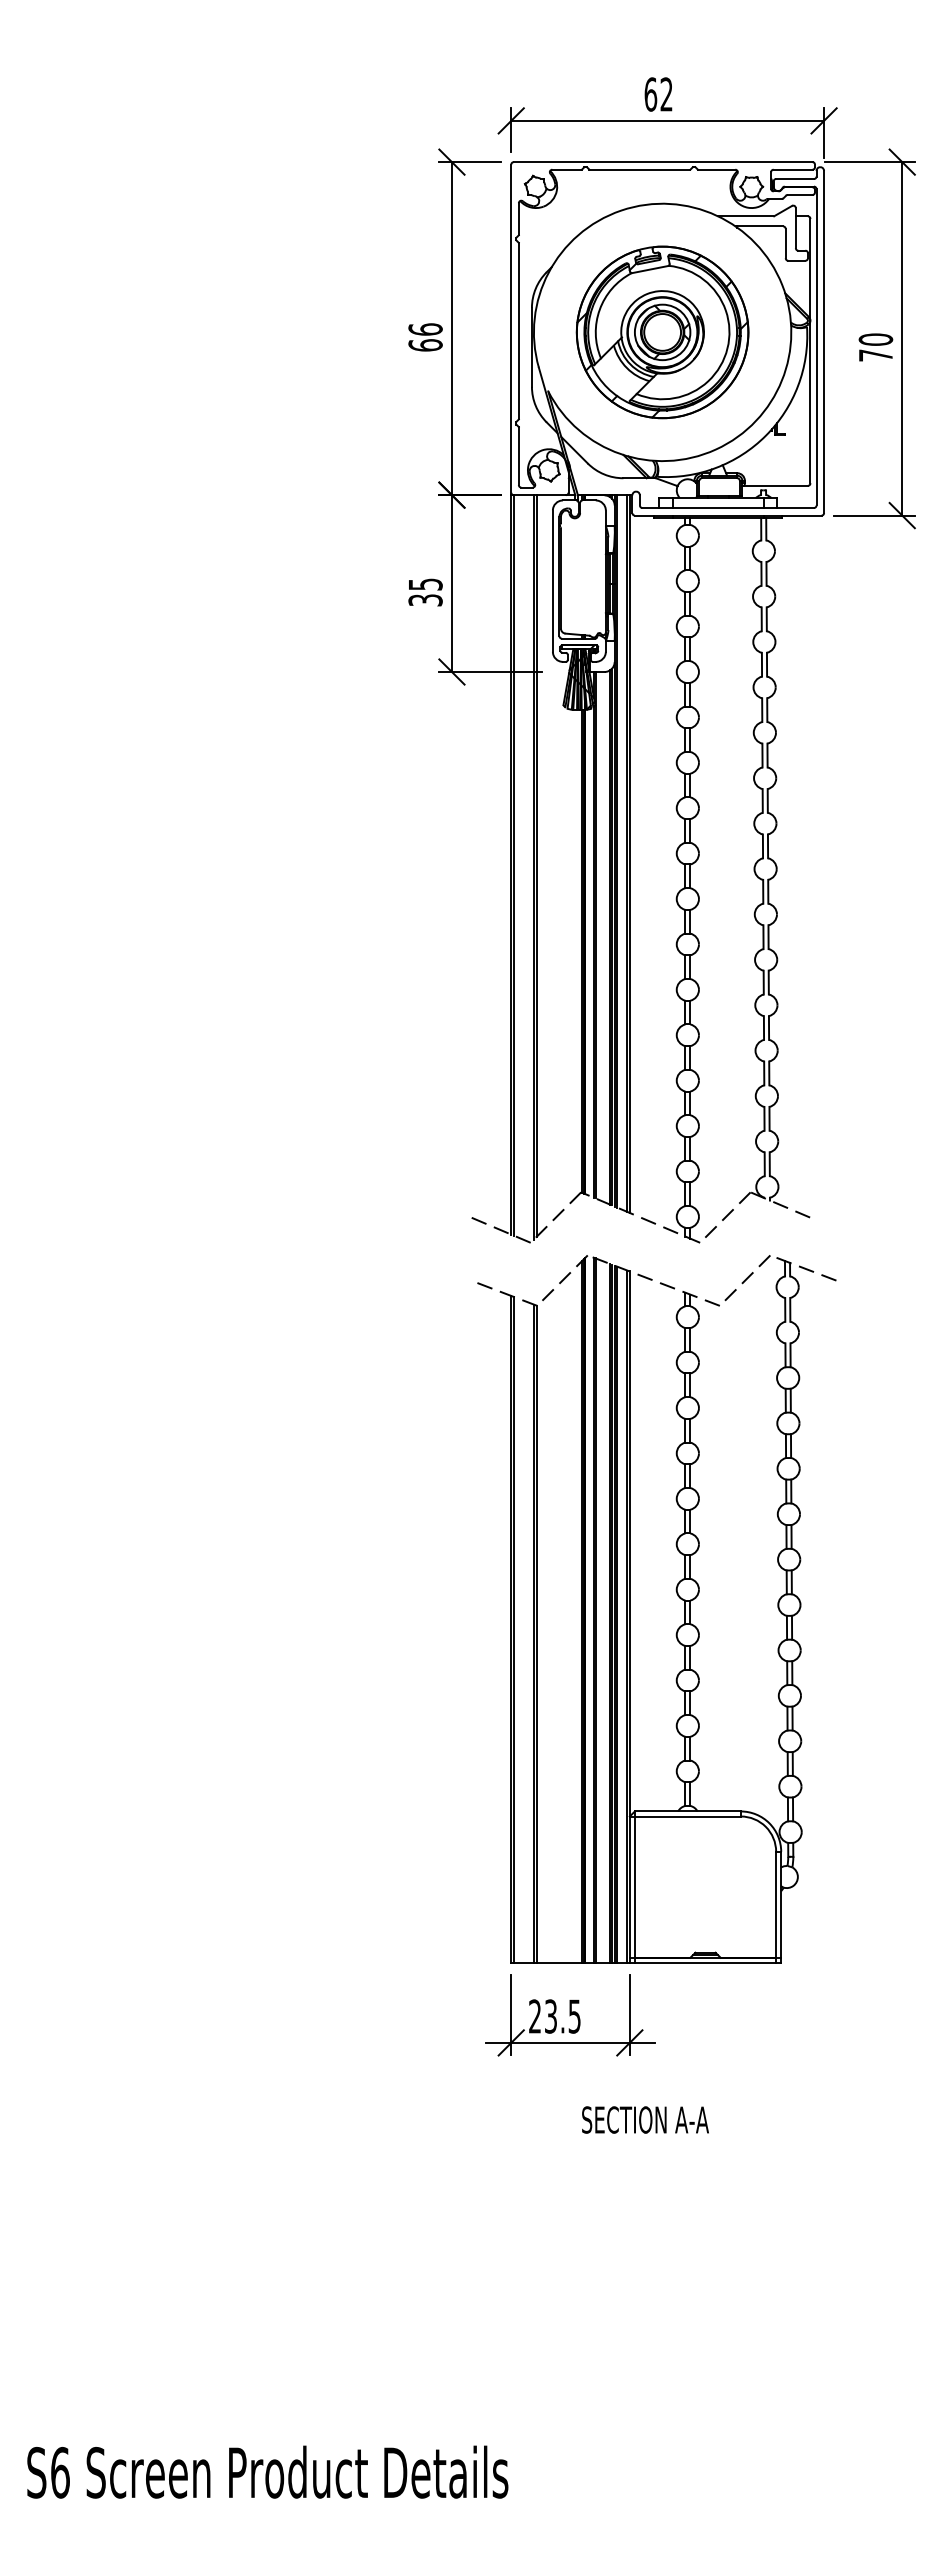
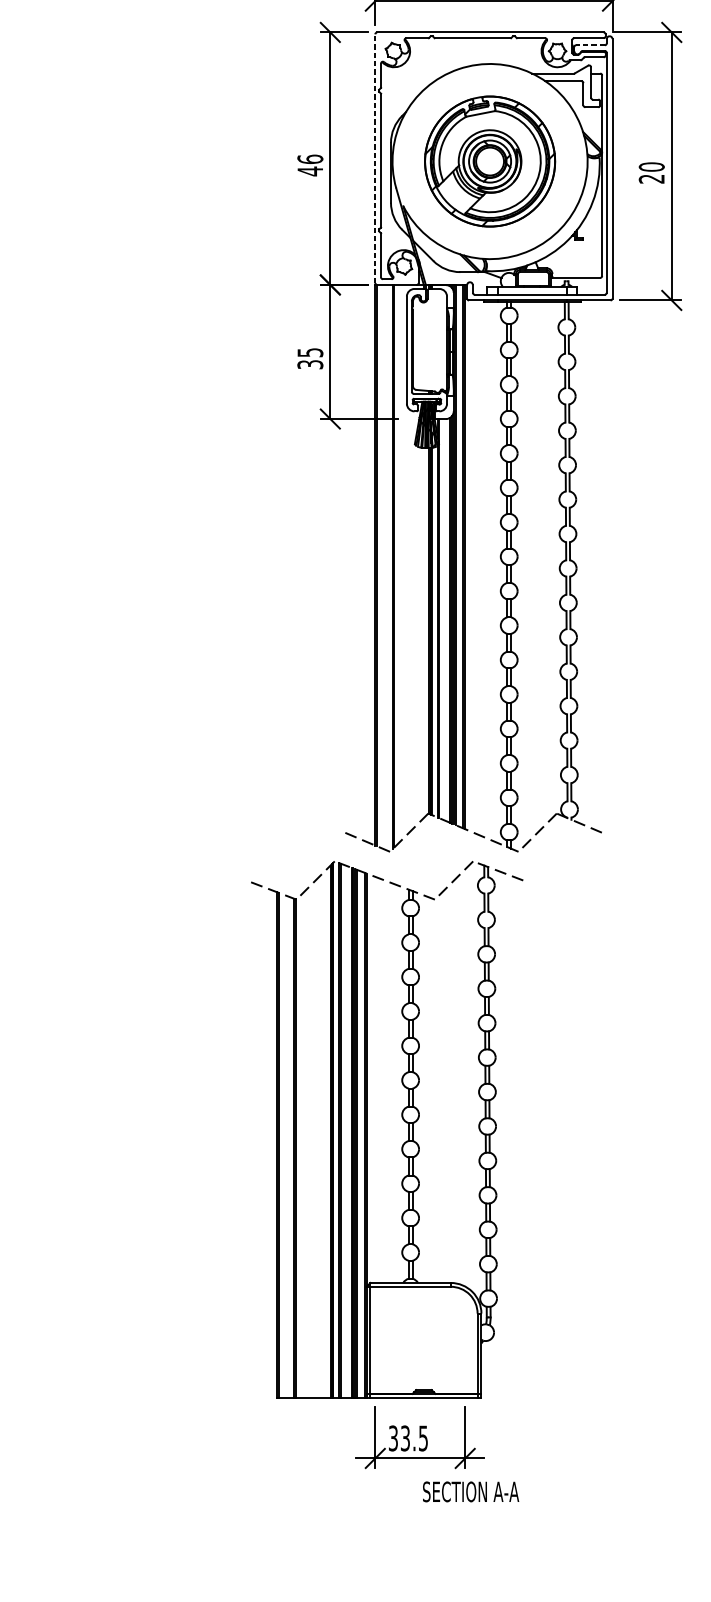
line: (795, 179) -> (590, 45), solid -> dashed
line: (511, 328) -> (375, 158), solid -> dashed
text: (425, 345) -> (310, 171), 66 -> 46
text: (875, 355) -> (651, 179), 70 -> 20
part: (676, 1594) -> (402, 1118), moved
text: (535, 2016) -> (393, 1438), 23.5 -> 33.5
text: (645, 2119) -> (471, 1491), moved

